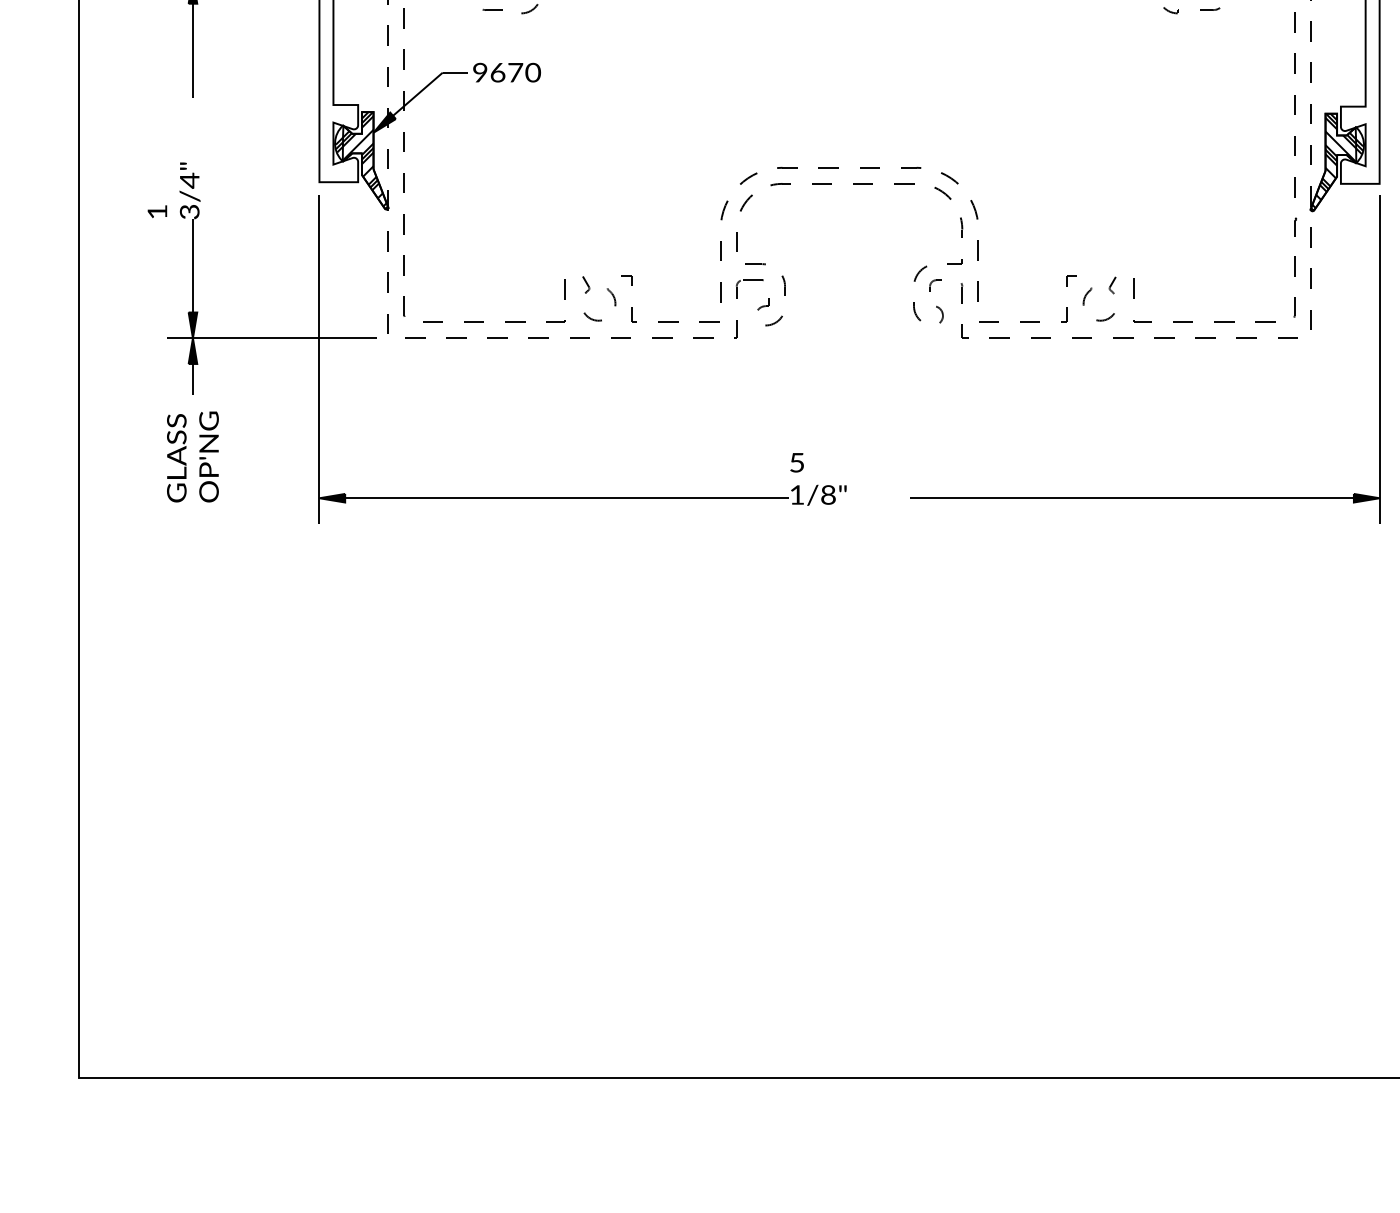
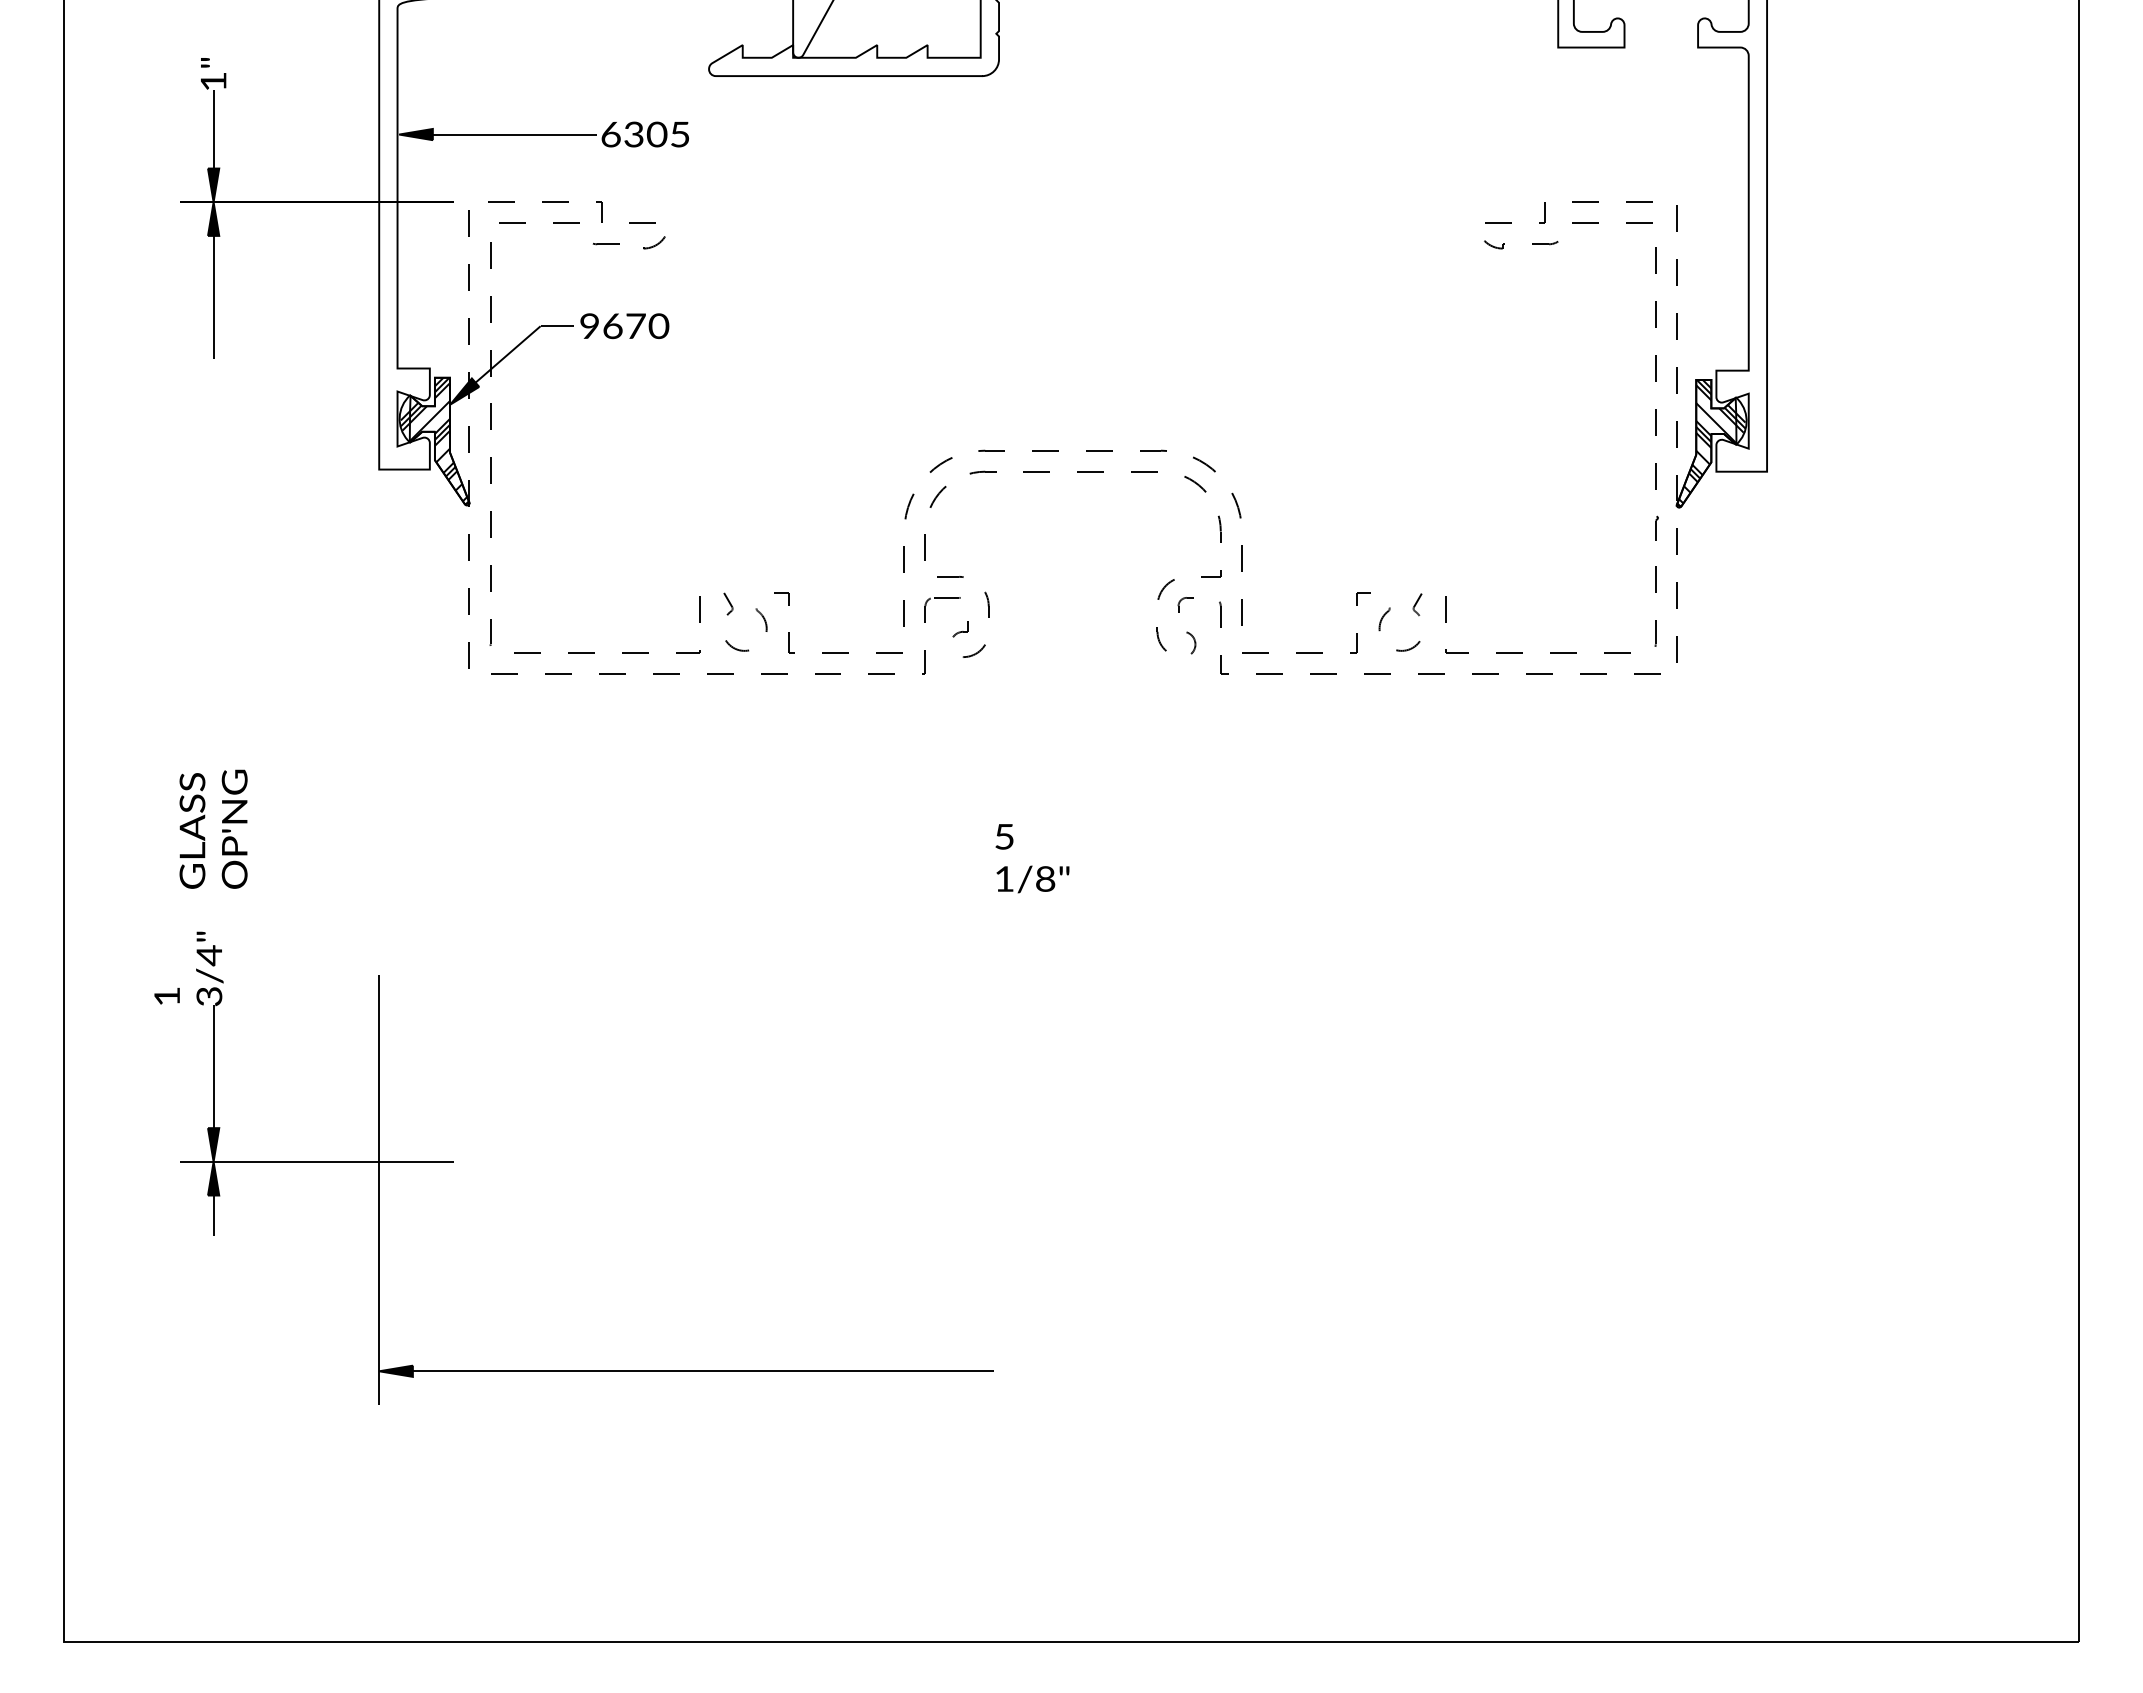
part: (376, 338) -> (453, 1162), moved
part: (1144, 497) -> (1459, 882), removed

